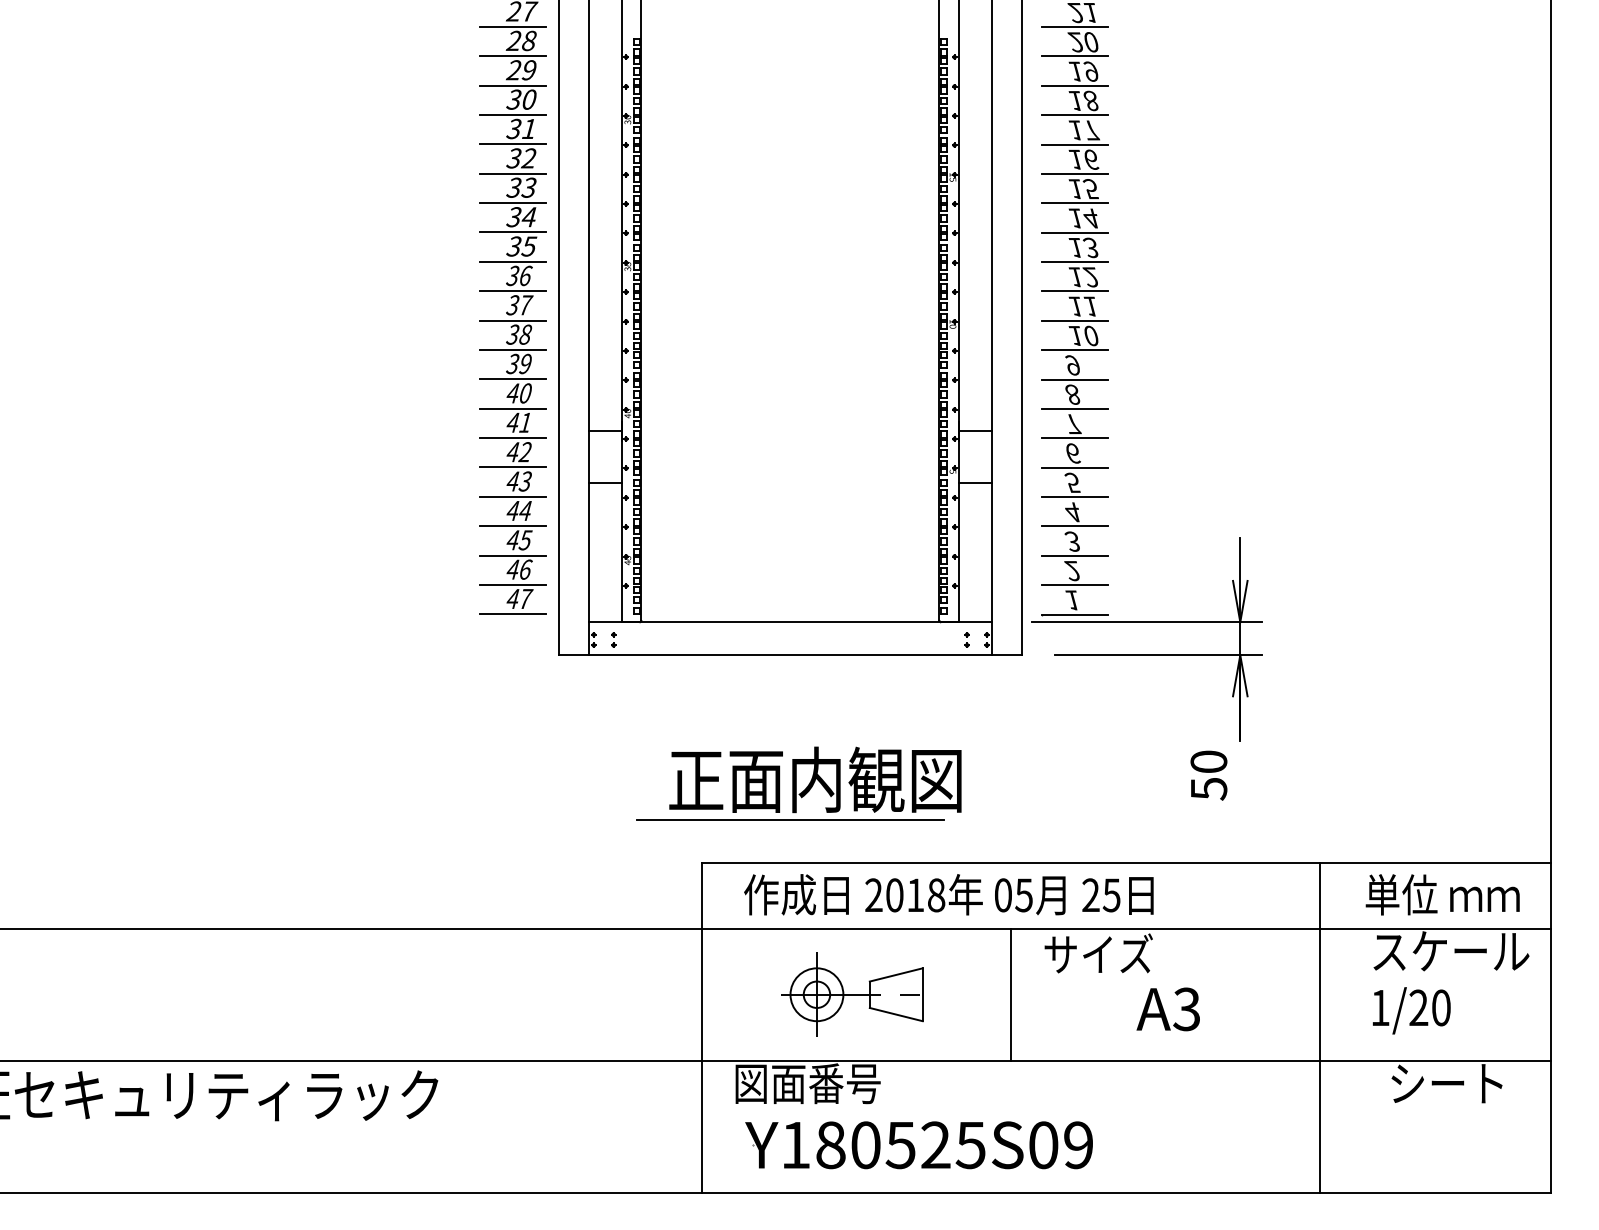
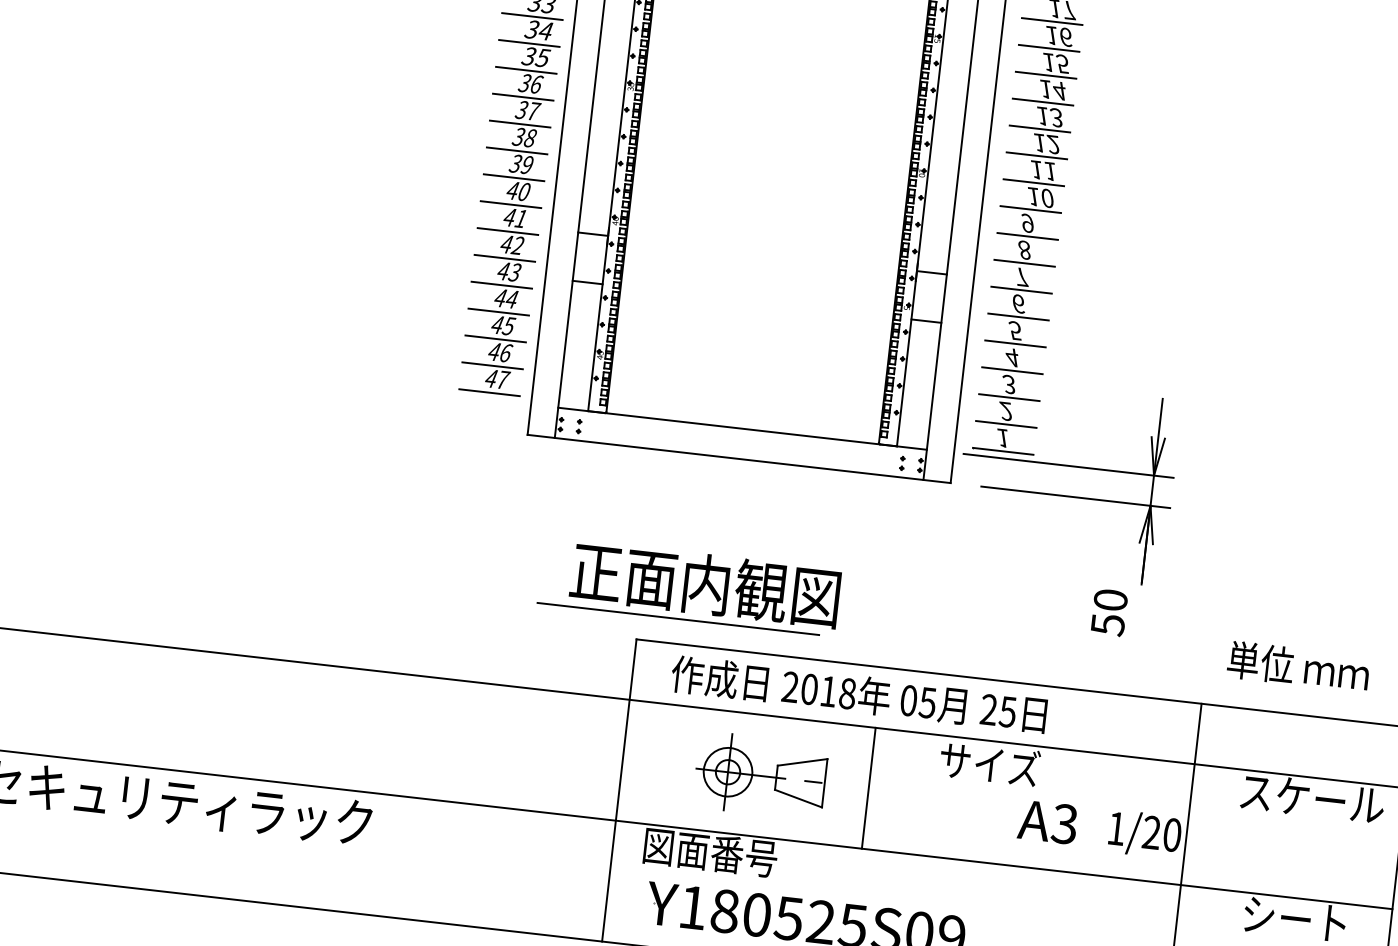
part: (798, 783) -> (689, 586), moved
text: (1442, 894) -> (1298, 666), moved
line: (1010, 994) -> (868, 788), moved
text: (1411, 1010) -> (1144, 834), moved

